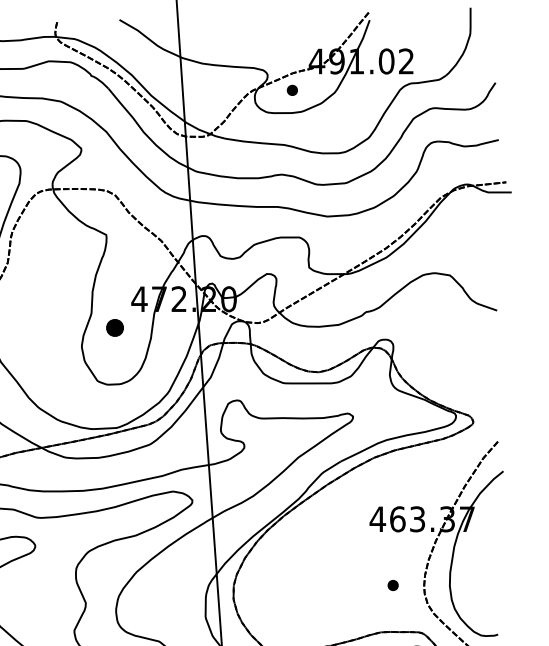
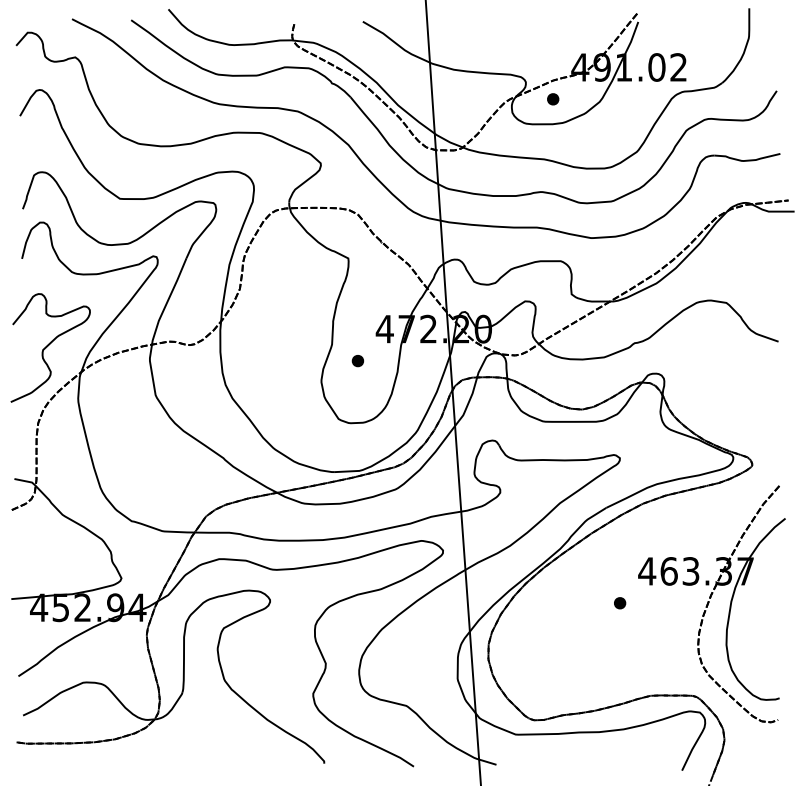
part: (114, 328) -> (357, 361), size x0.62
part: (393, 585) -> (620, 603), moved

